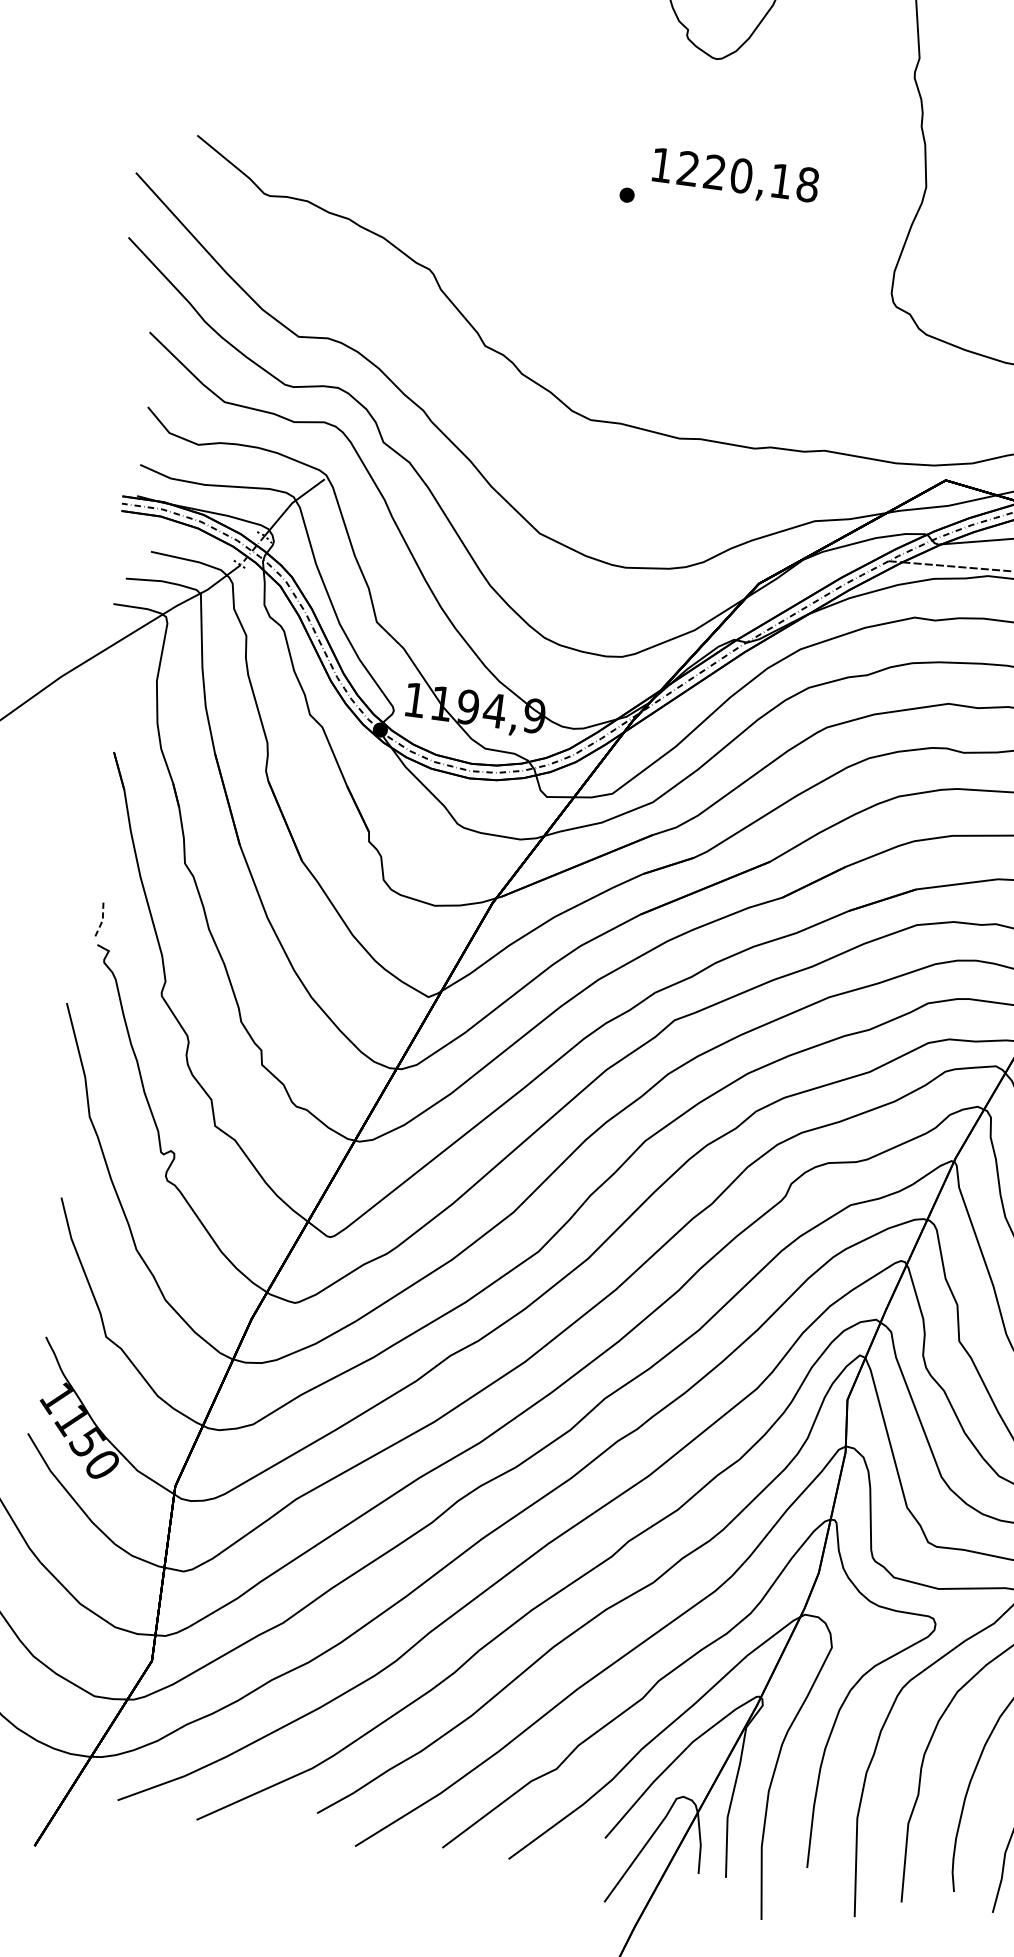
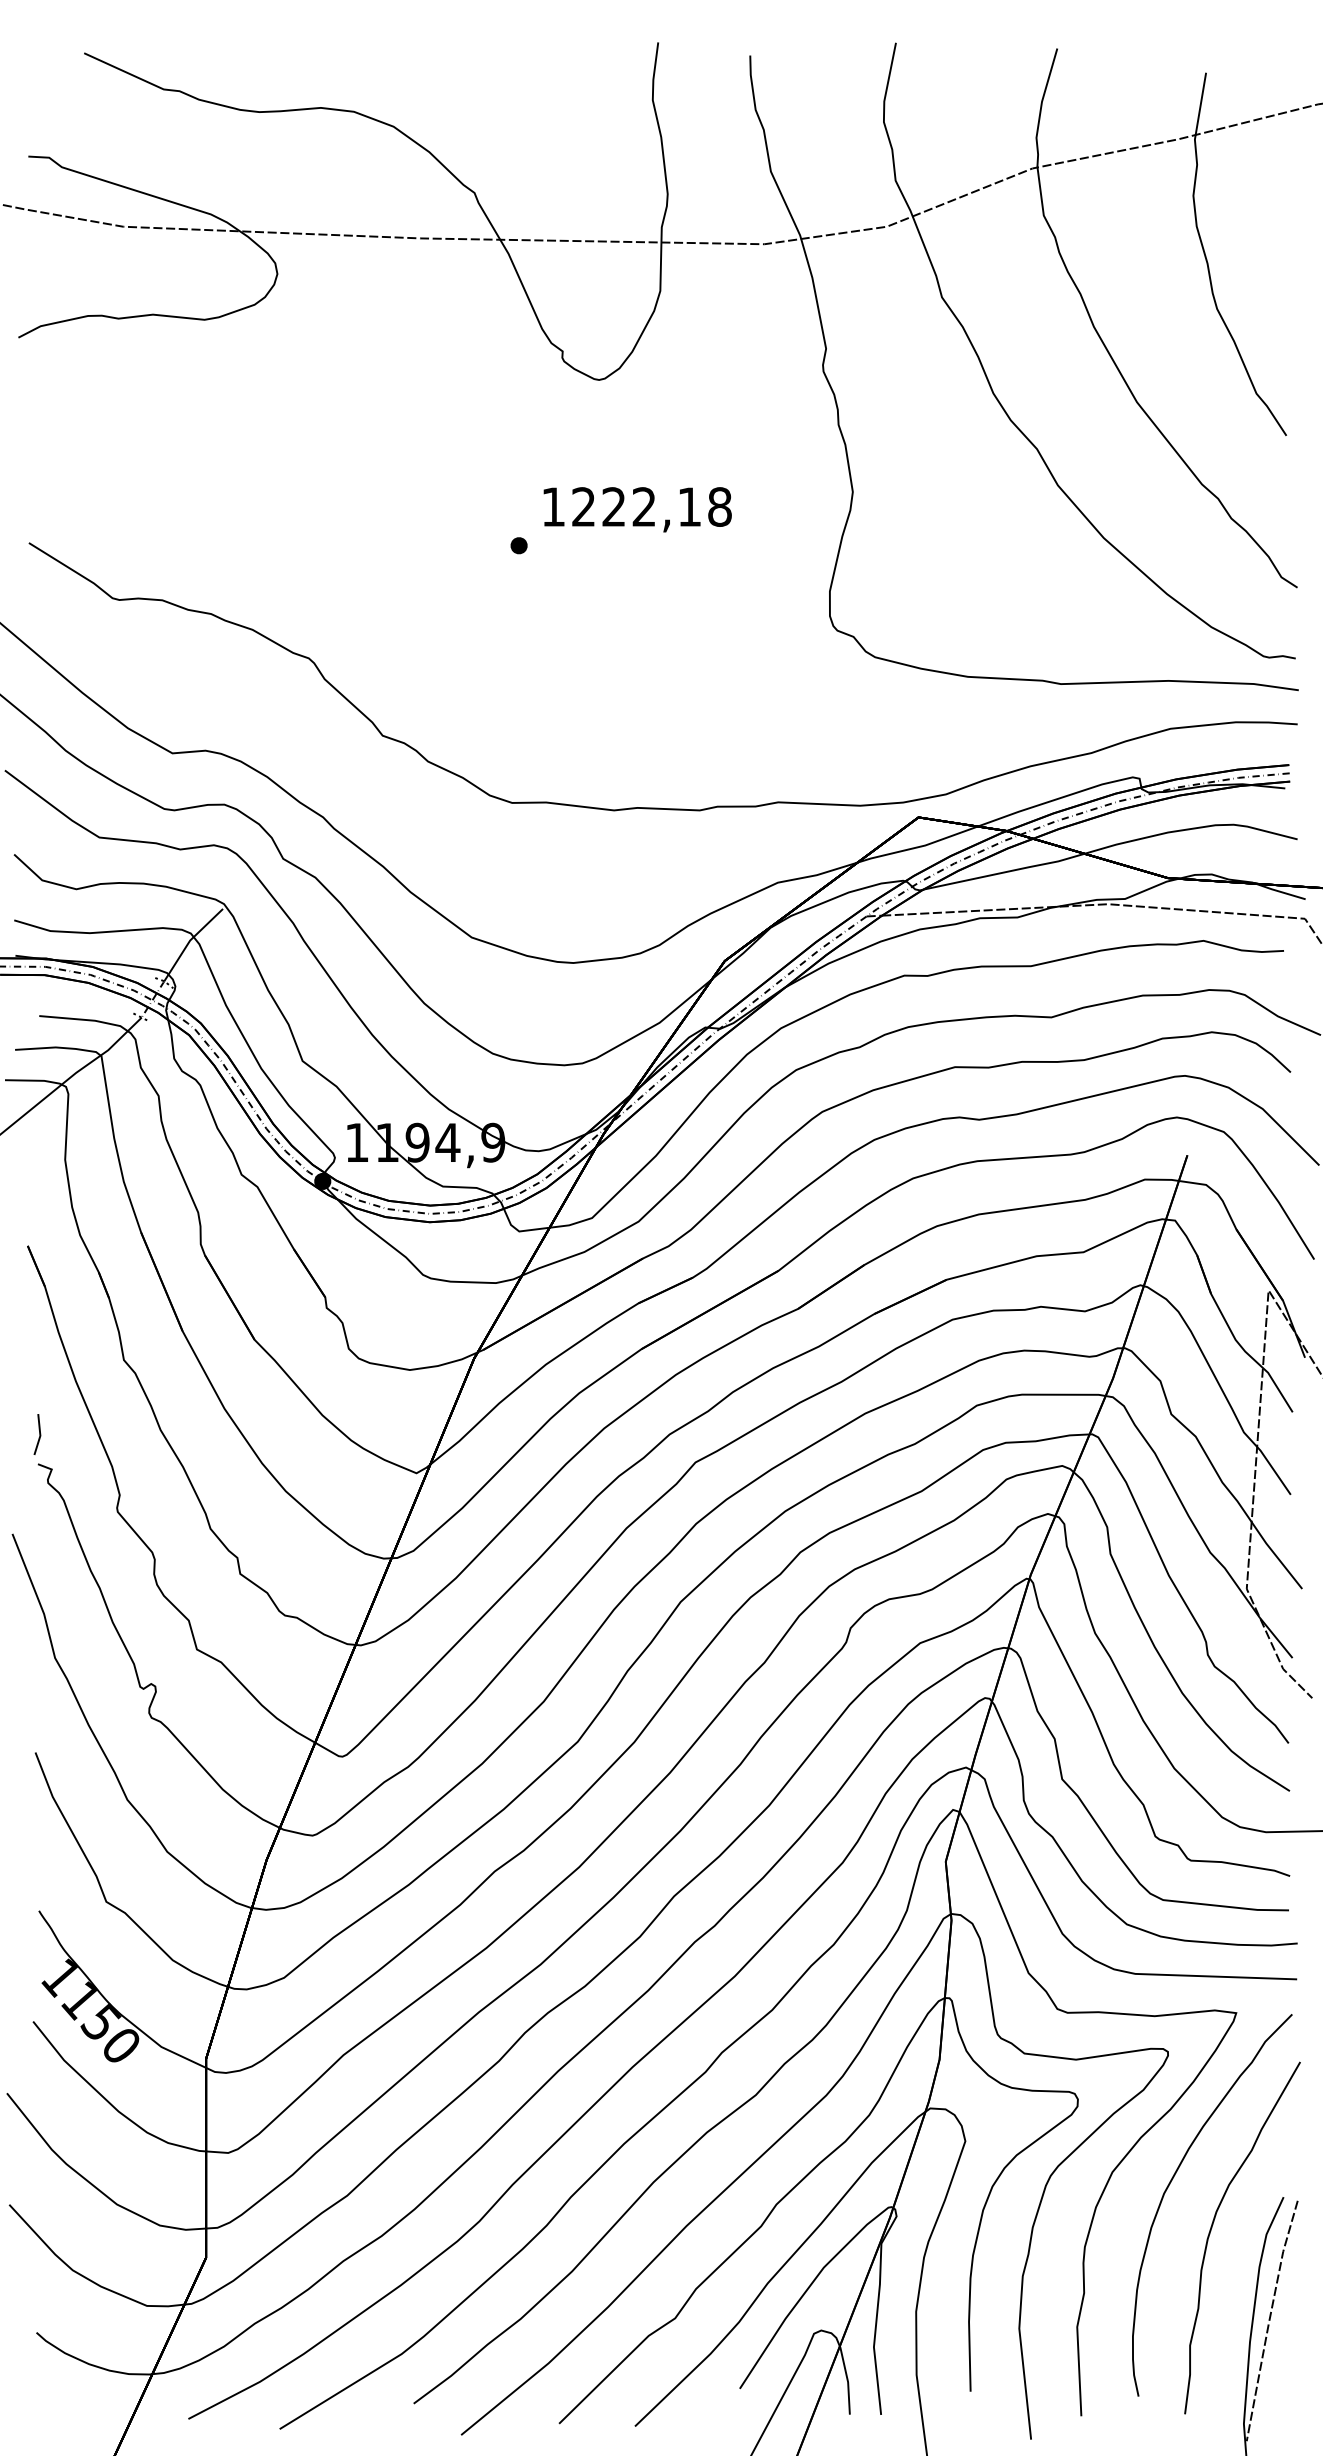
text: (741, 175) -> (644, 506), 1220,18 -> 1222,18
line: (102, 919) -> (40, 1435), dashed -> solid

